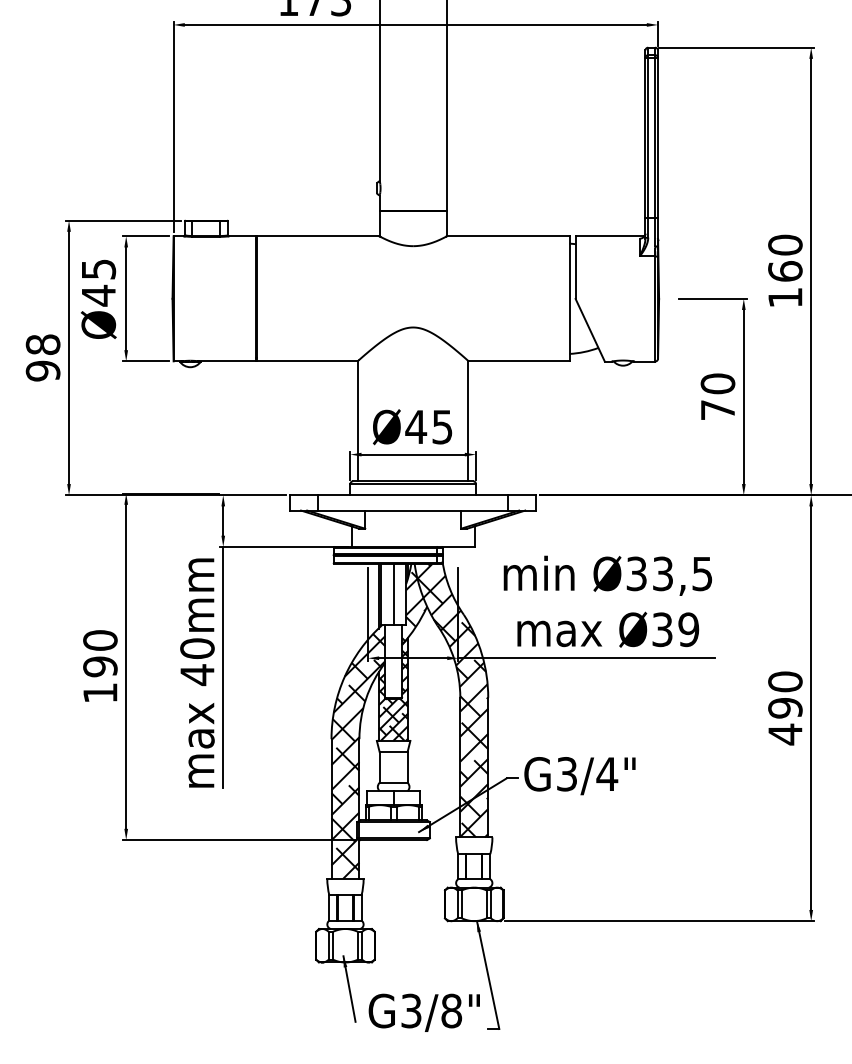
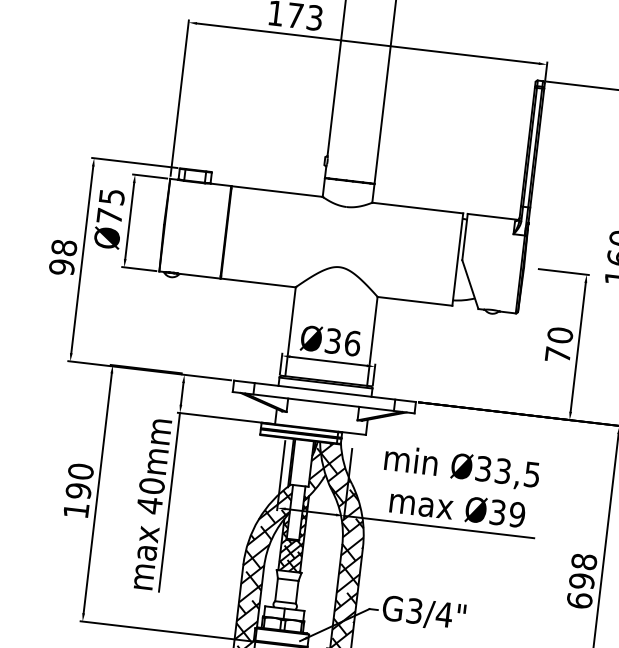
text: (98, 295) -> (109, 216), Ø45 -> Ø75
text: (429, 426) -> (343, 341), Ø45 -> Ø36
line: (393, 594) -> (301, 463), removed
text: (785, 708) -> (582, 581), 490 -> 698

